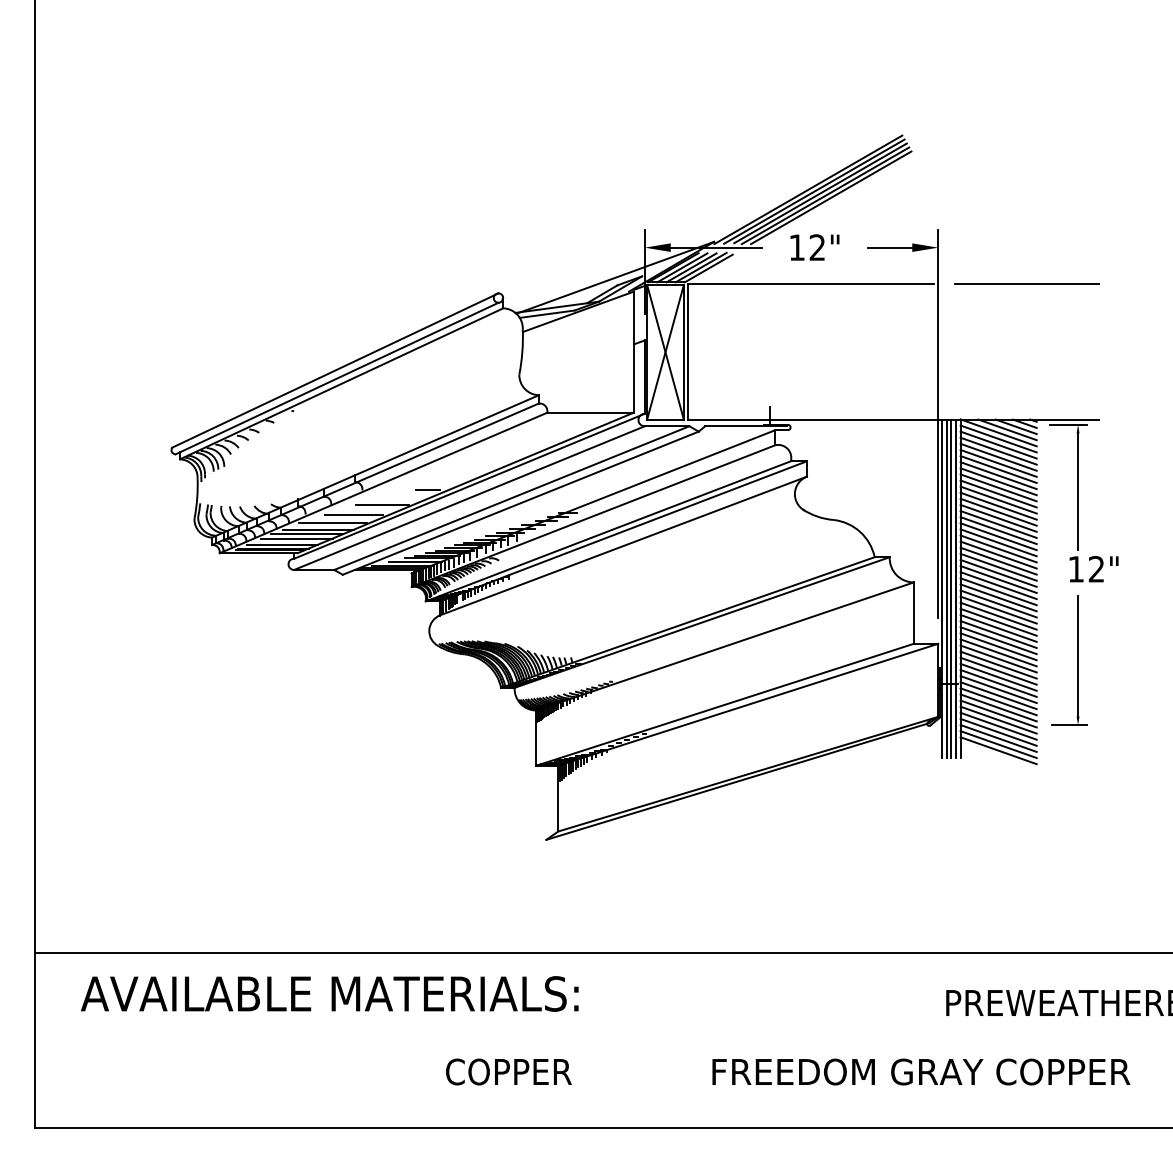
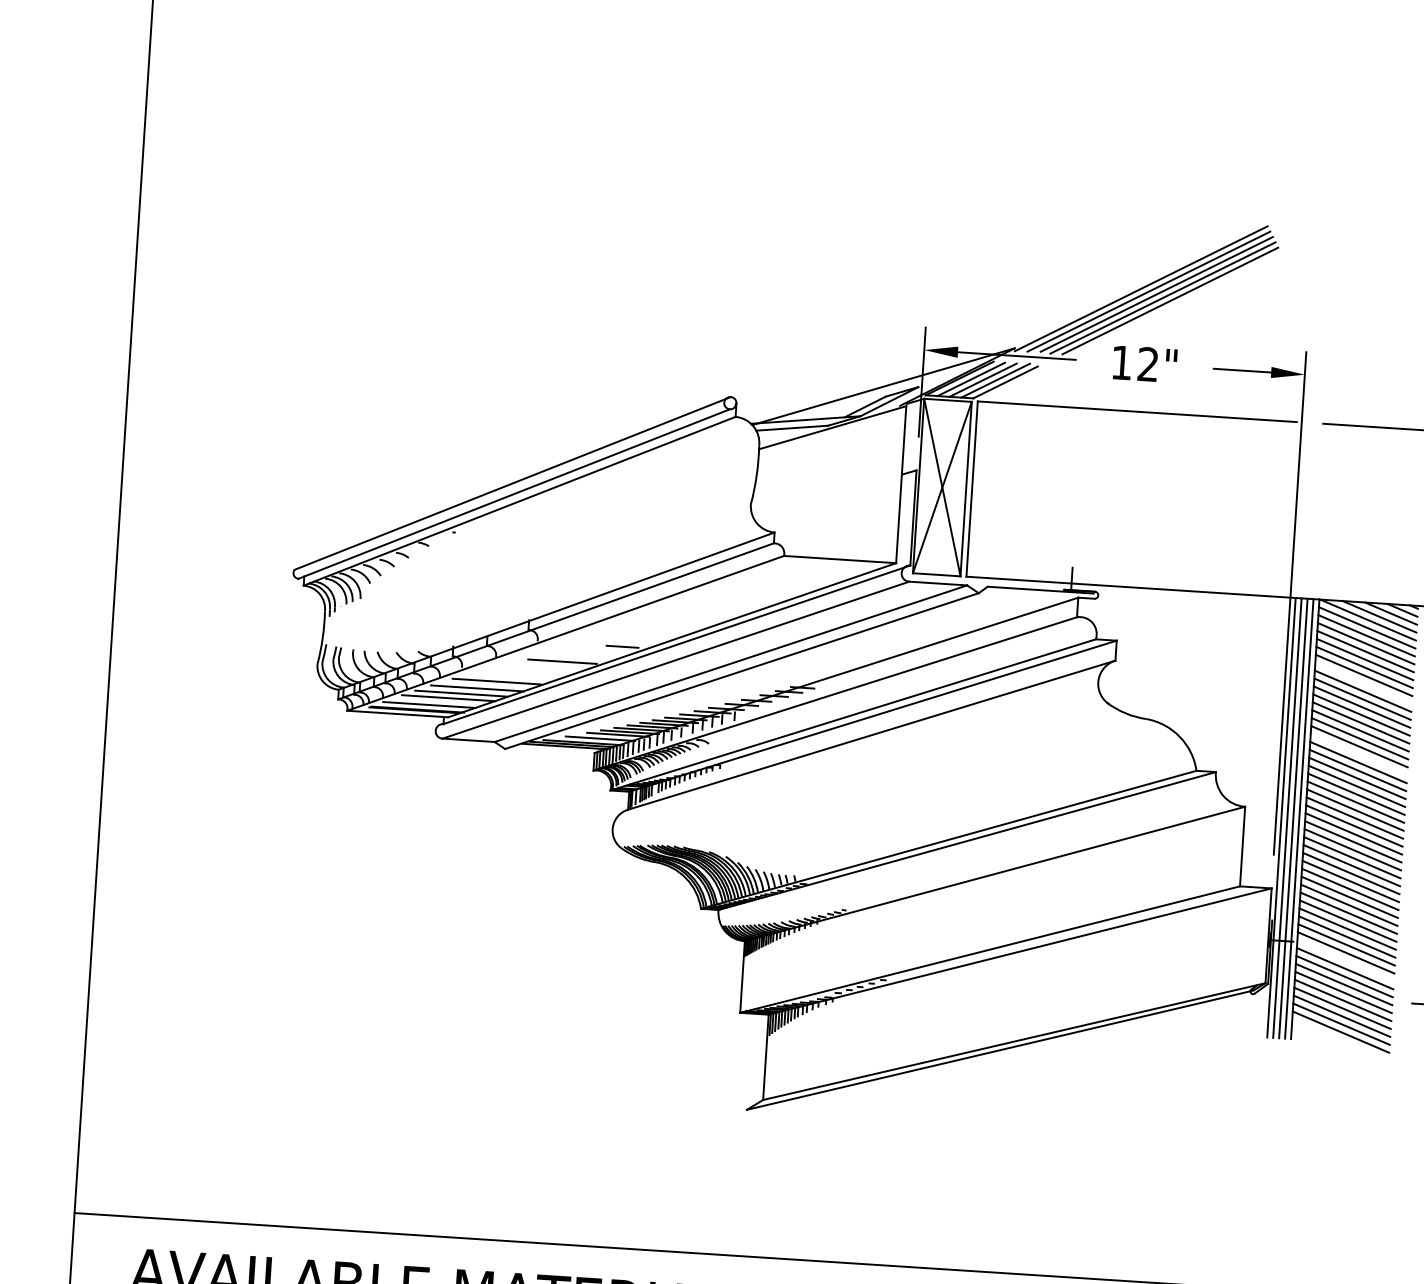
line: (998, 481) -> (1363, 682), removed
line: (353, 514) -> (524, 671), removed
line: (998, 536) -> (1358, 754), removed
line: (998, 695) -> (1345, 960), removed

